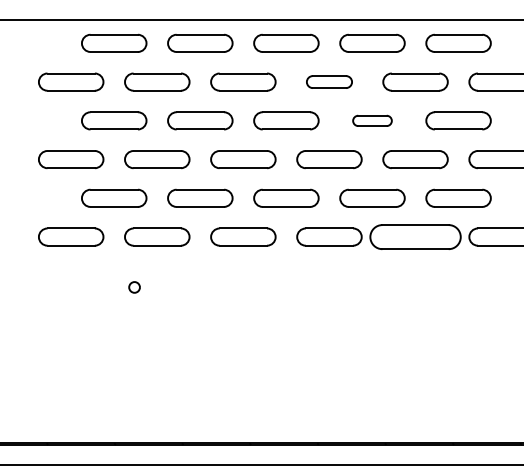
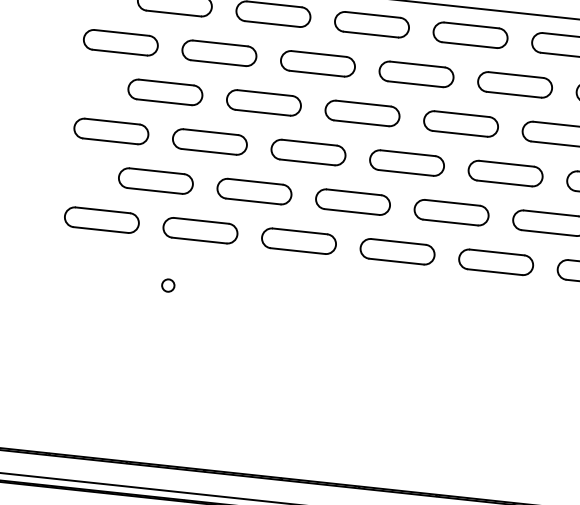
part: (329, 81) -> (416, 73), size x1.43
part: (372, 120) -> (461, 123), size x1.67
part: (415, 236) -> (496, 261), size x0.71

